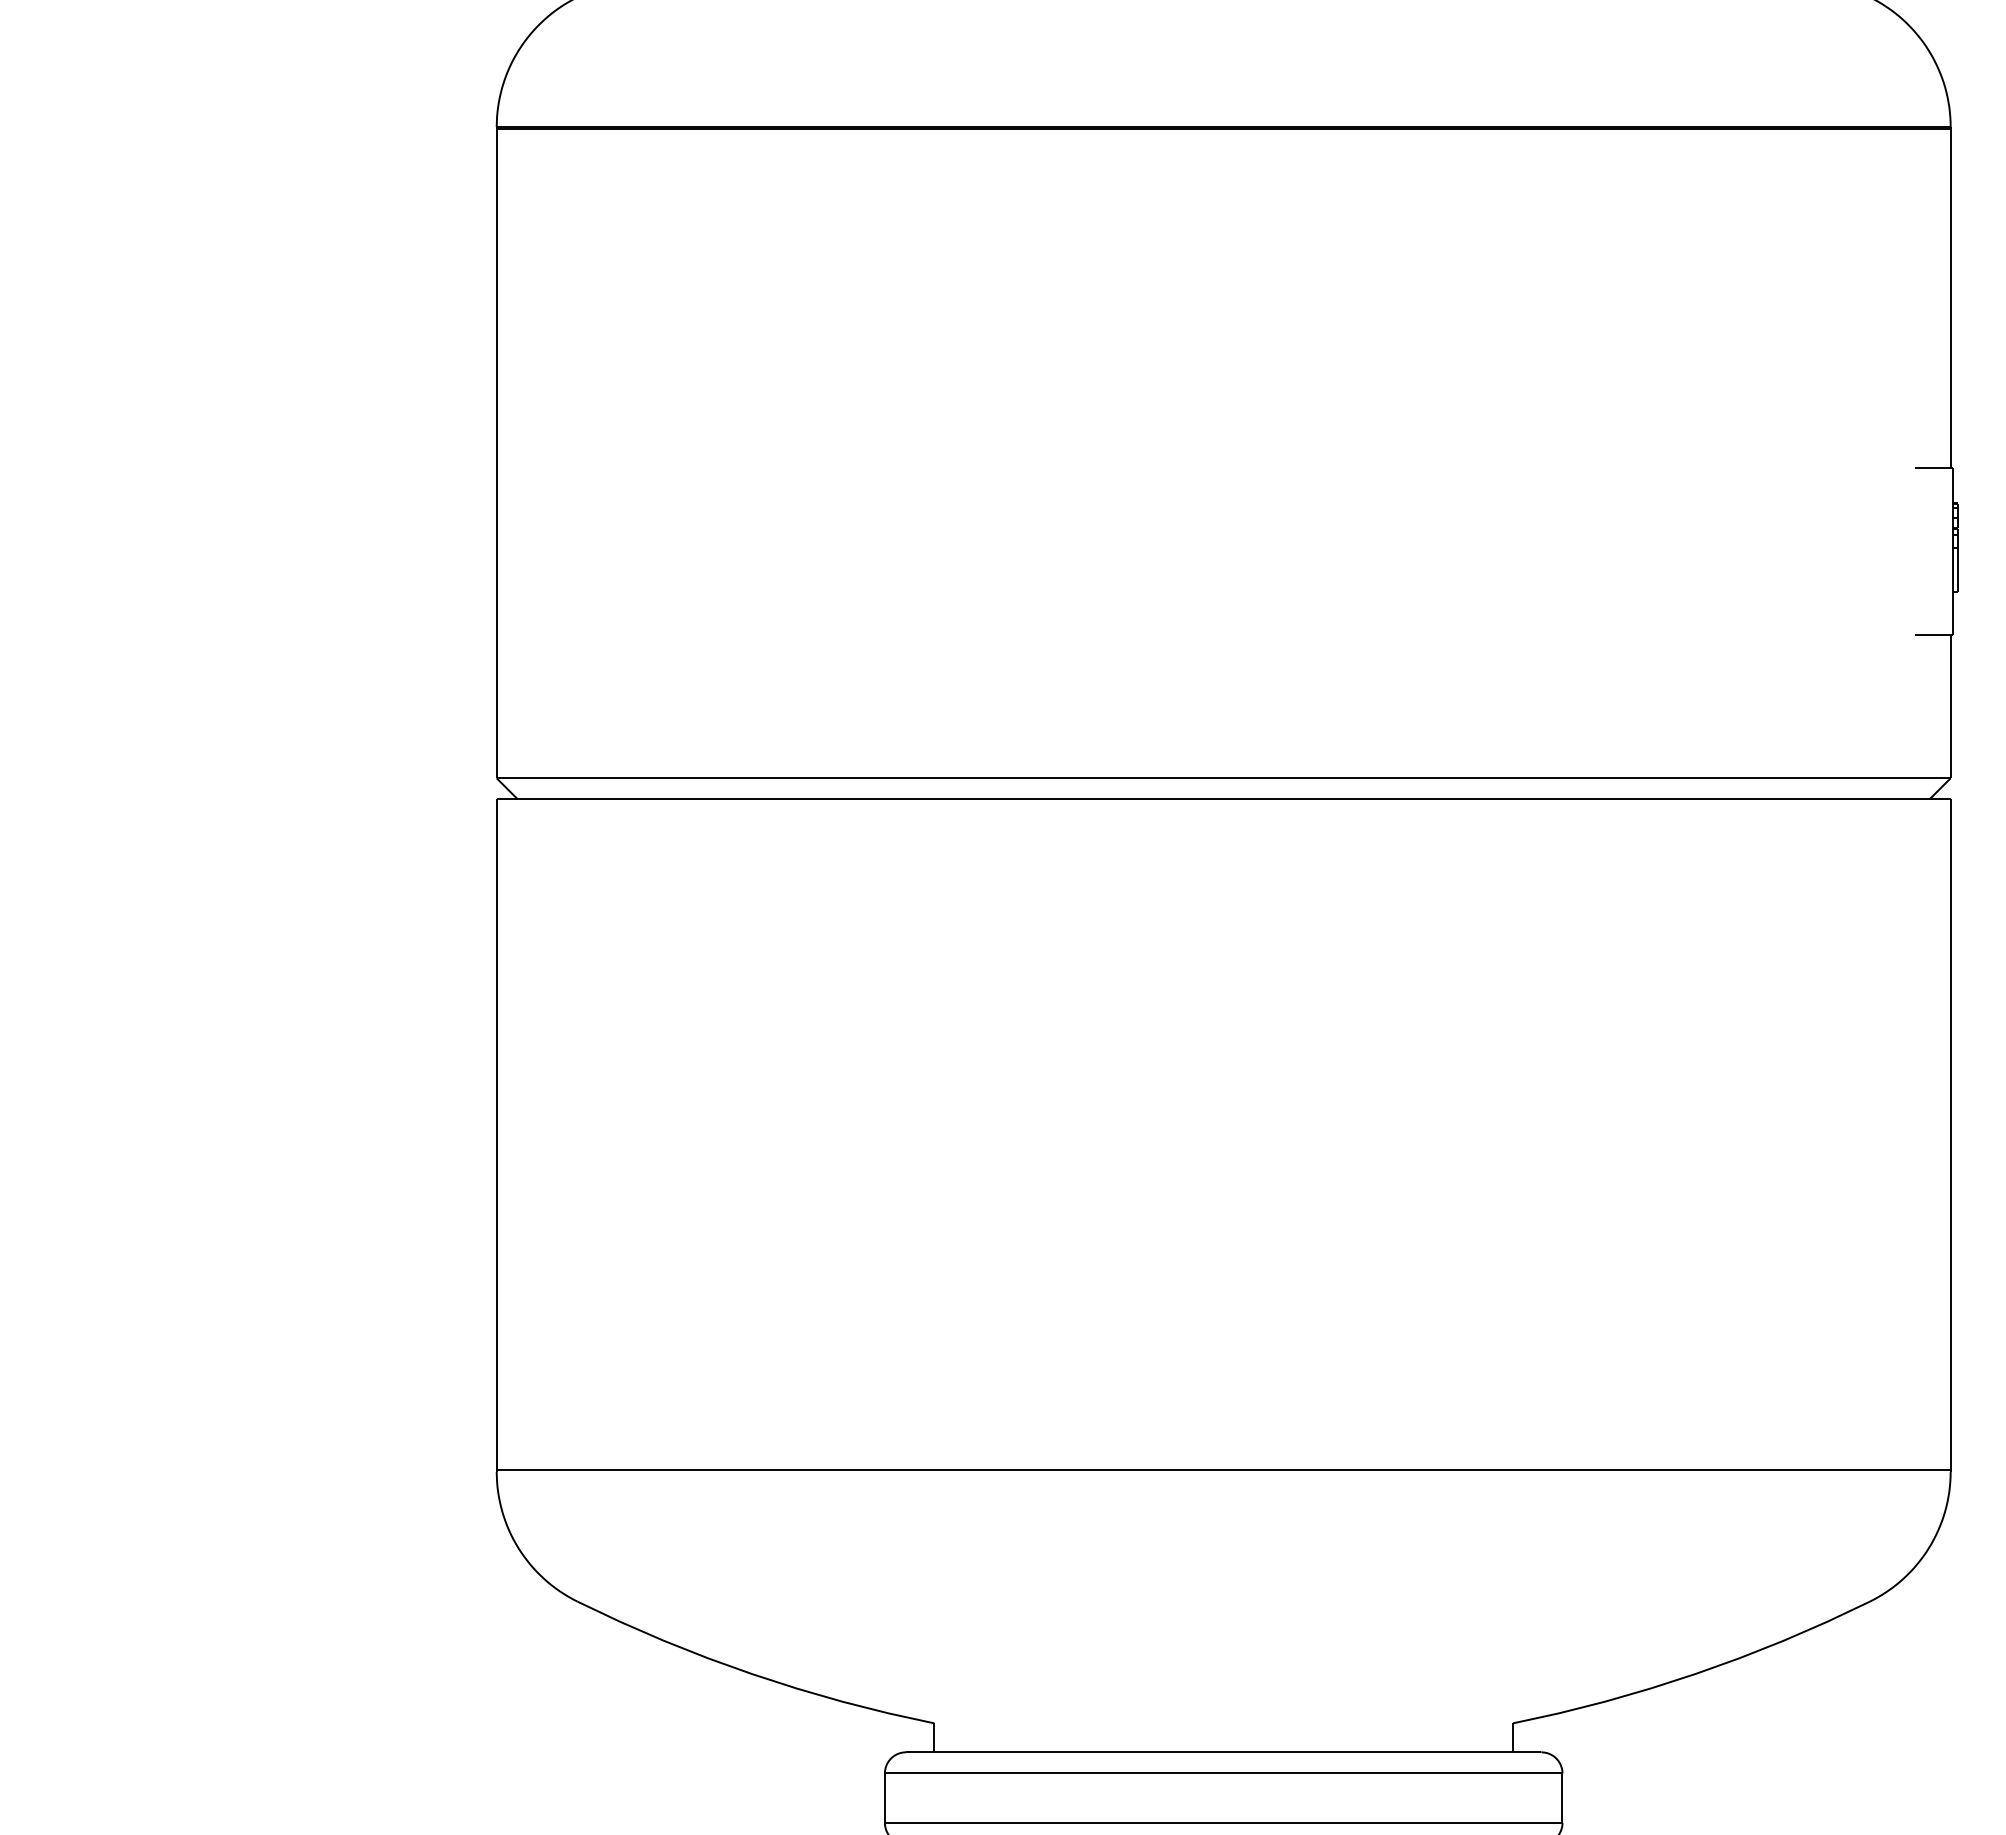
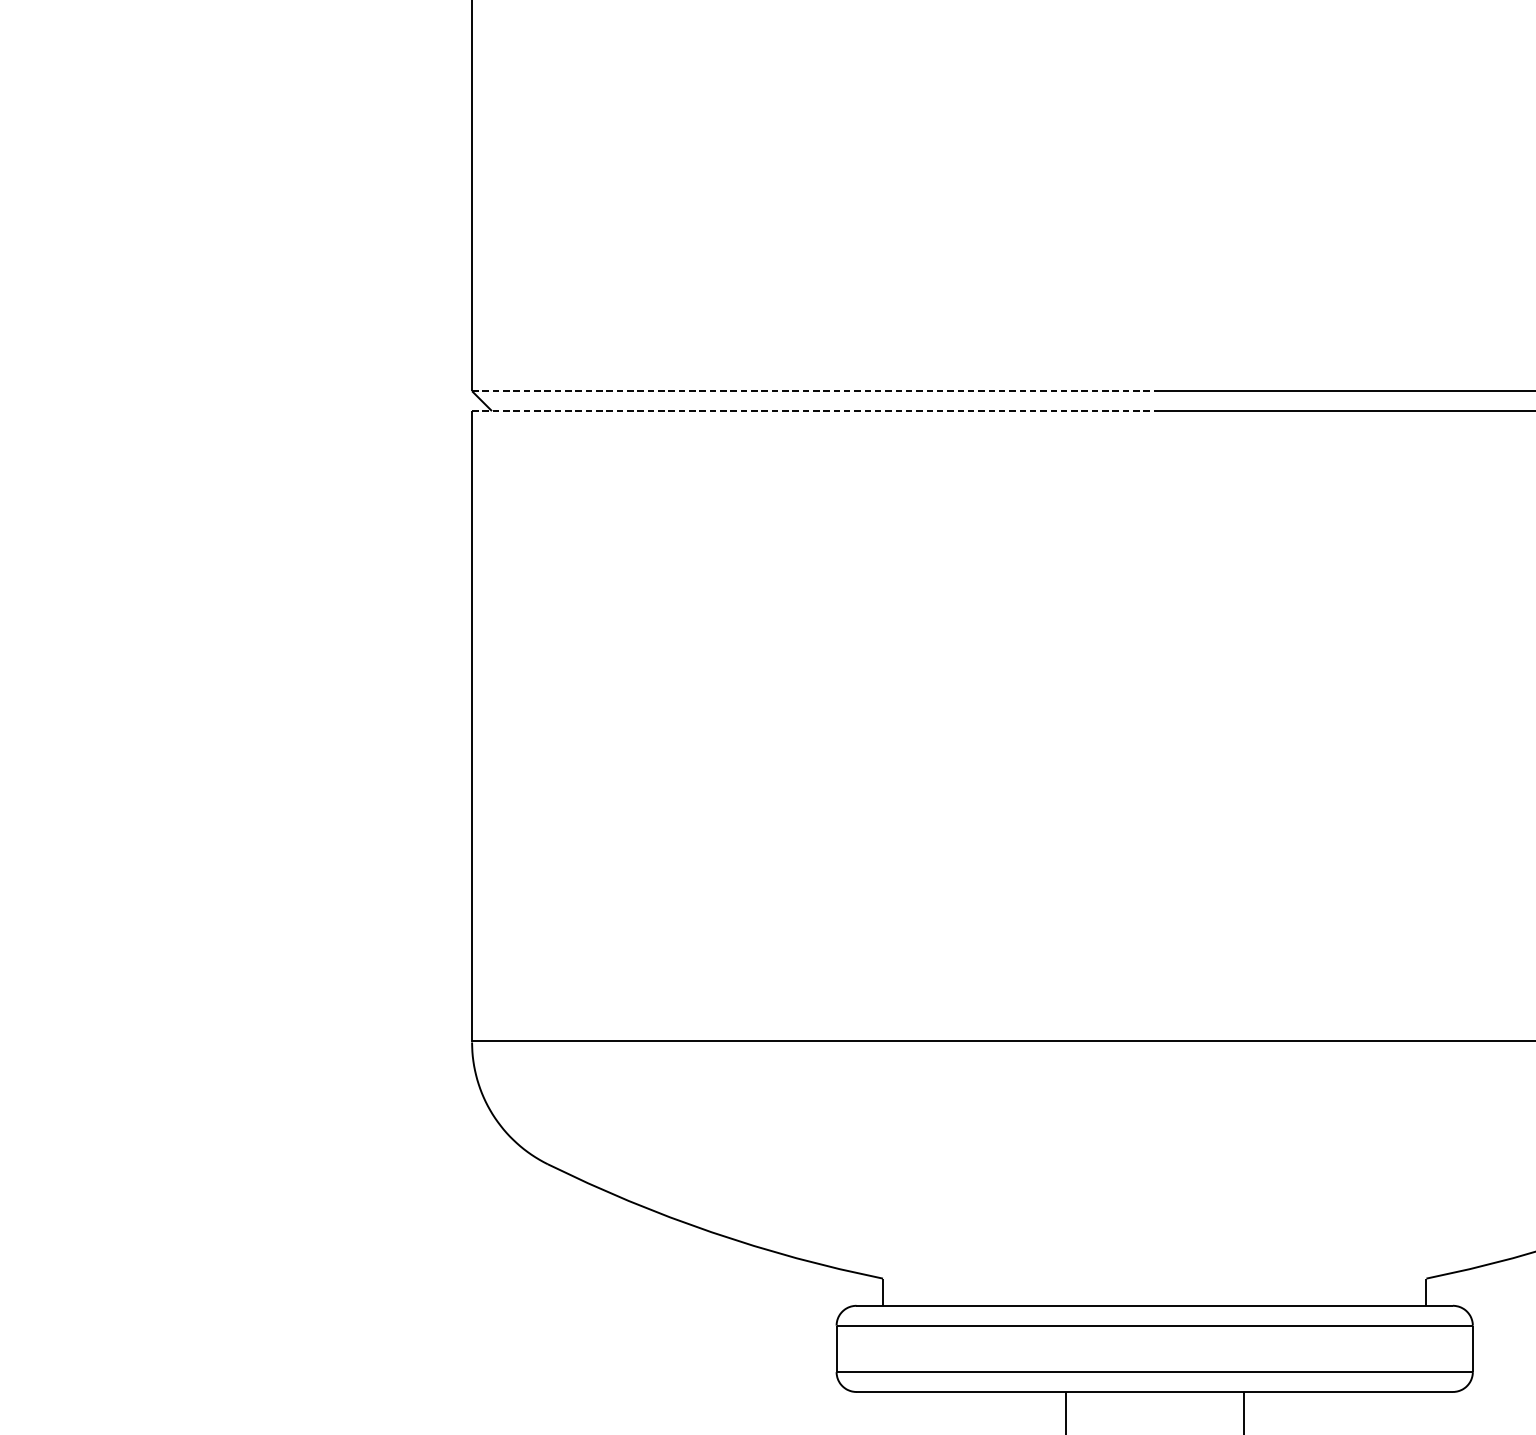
line: (860, 778) -> (813, 391), solid -> dashed
line: (860, 799) -> (813, 411), solid -> dashed

